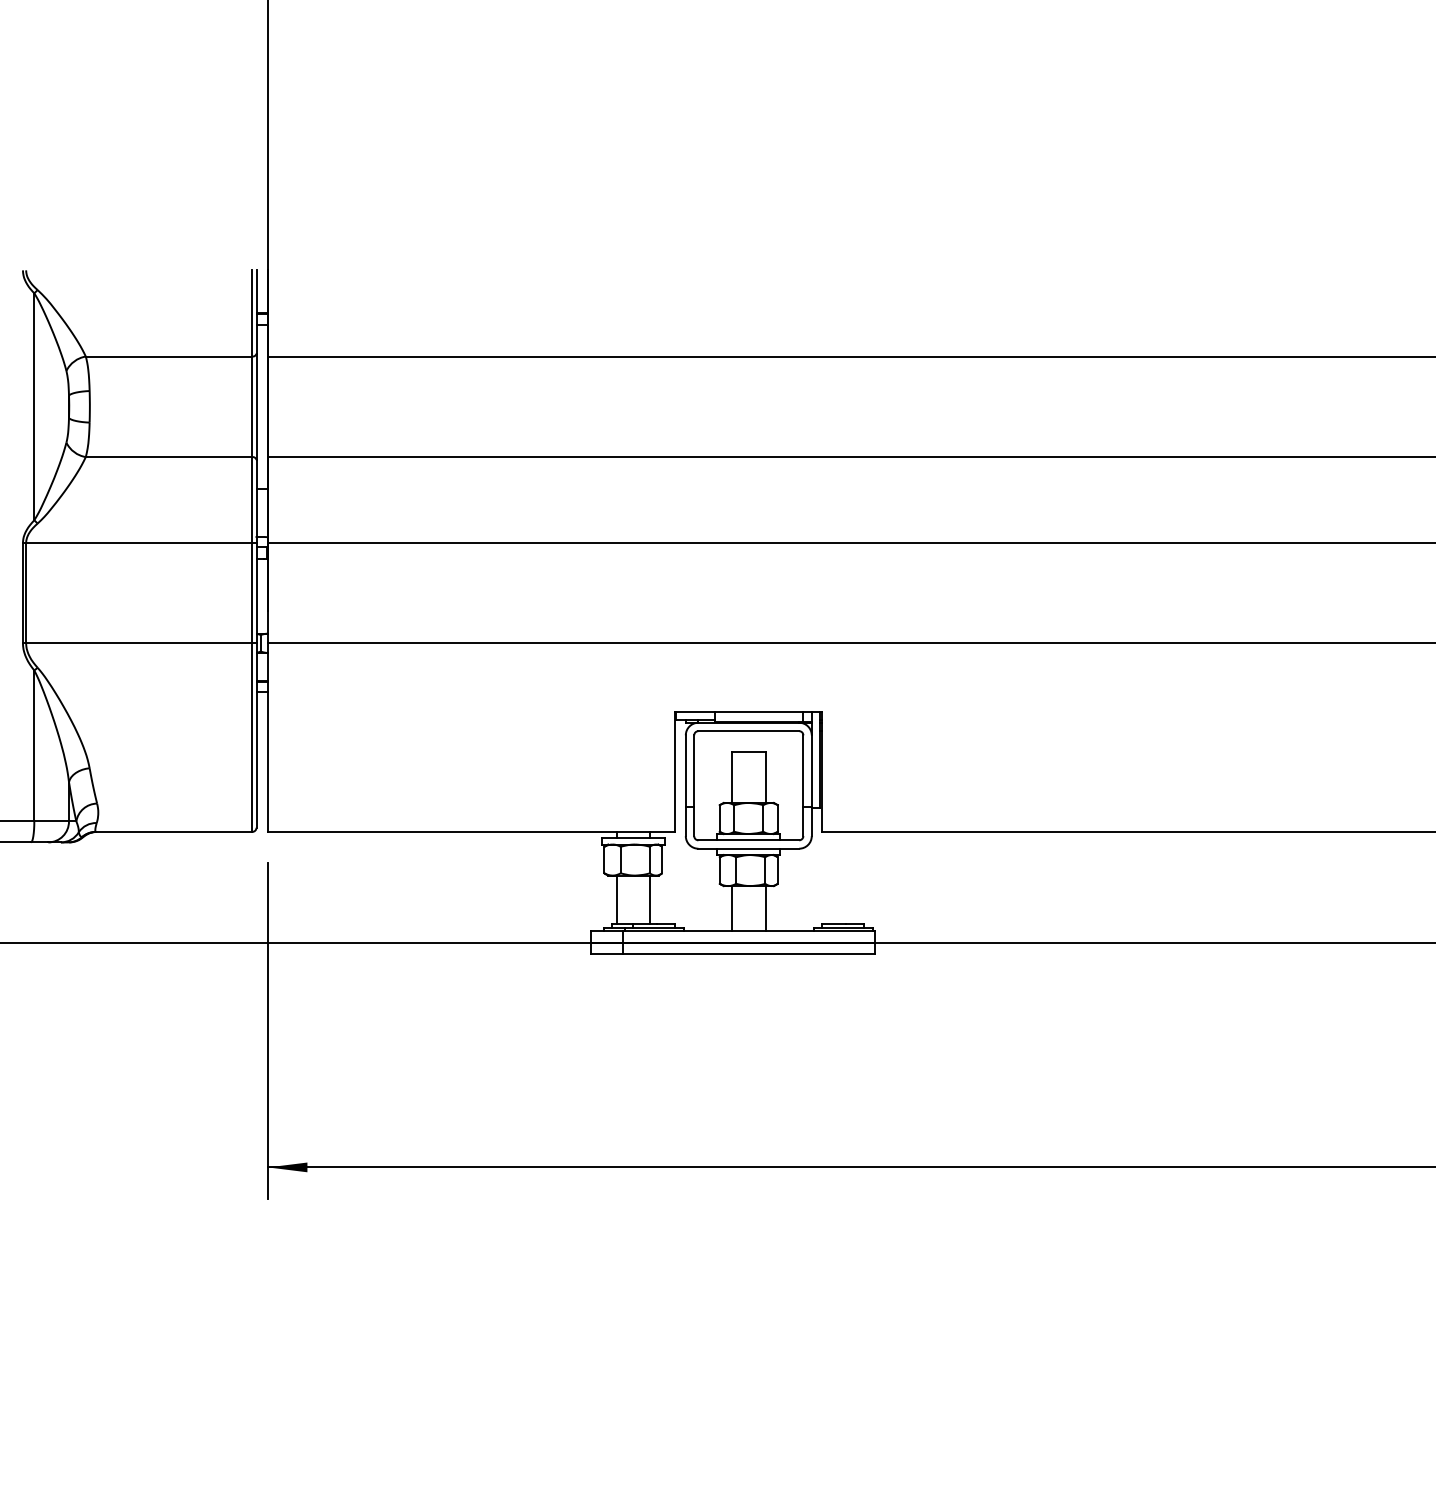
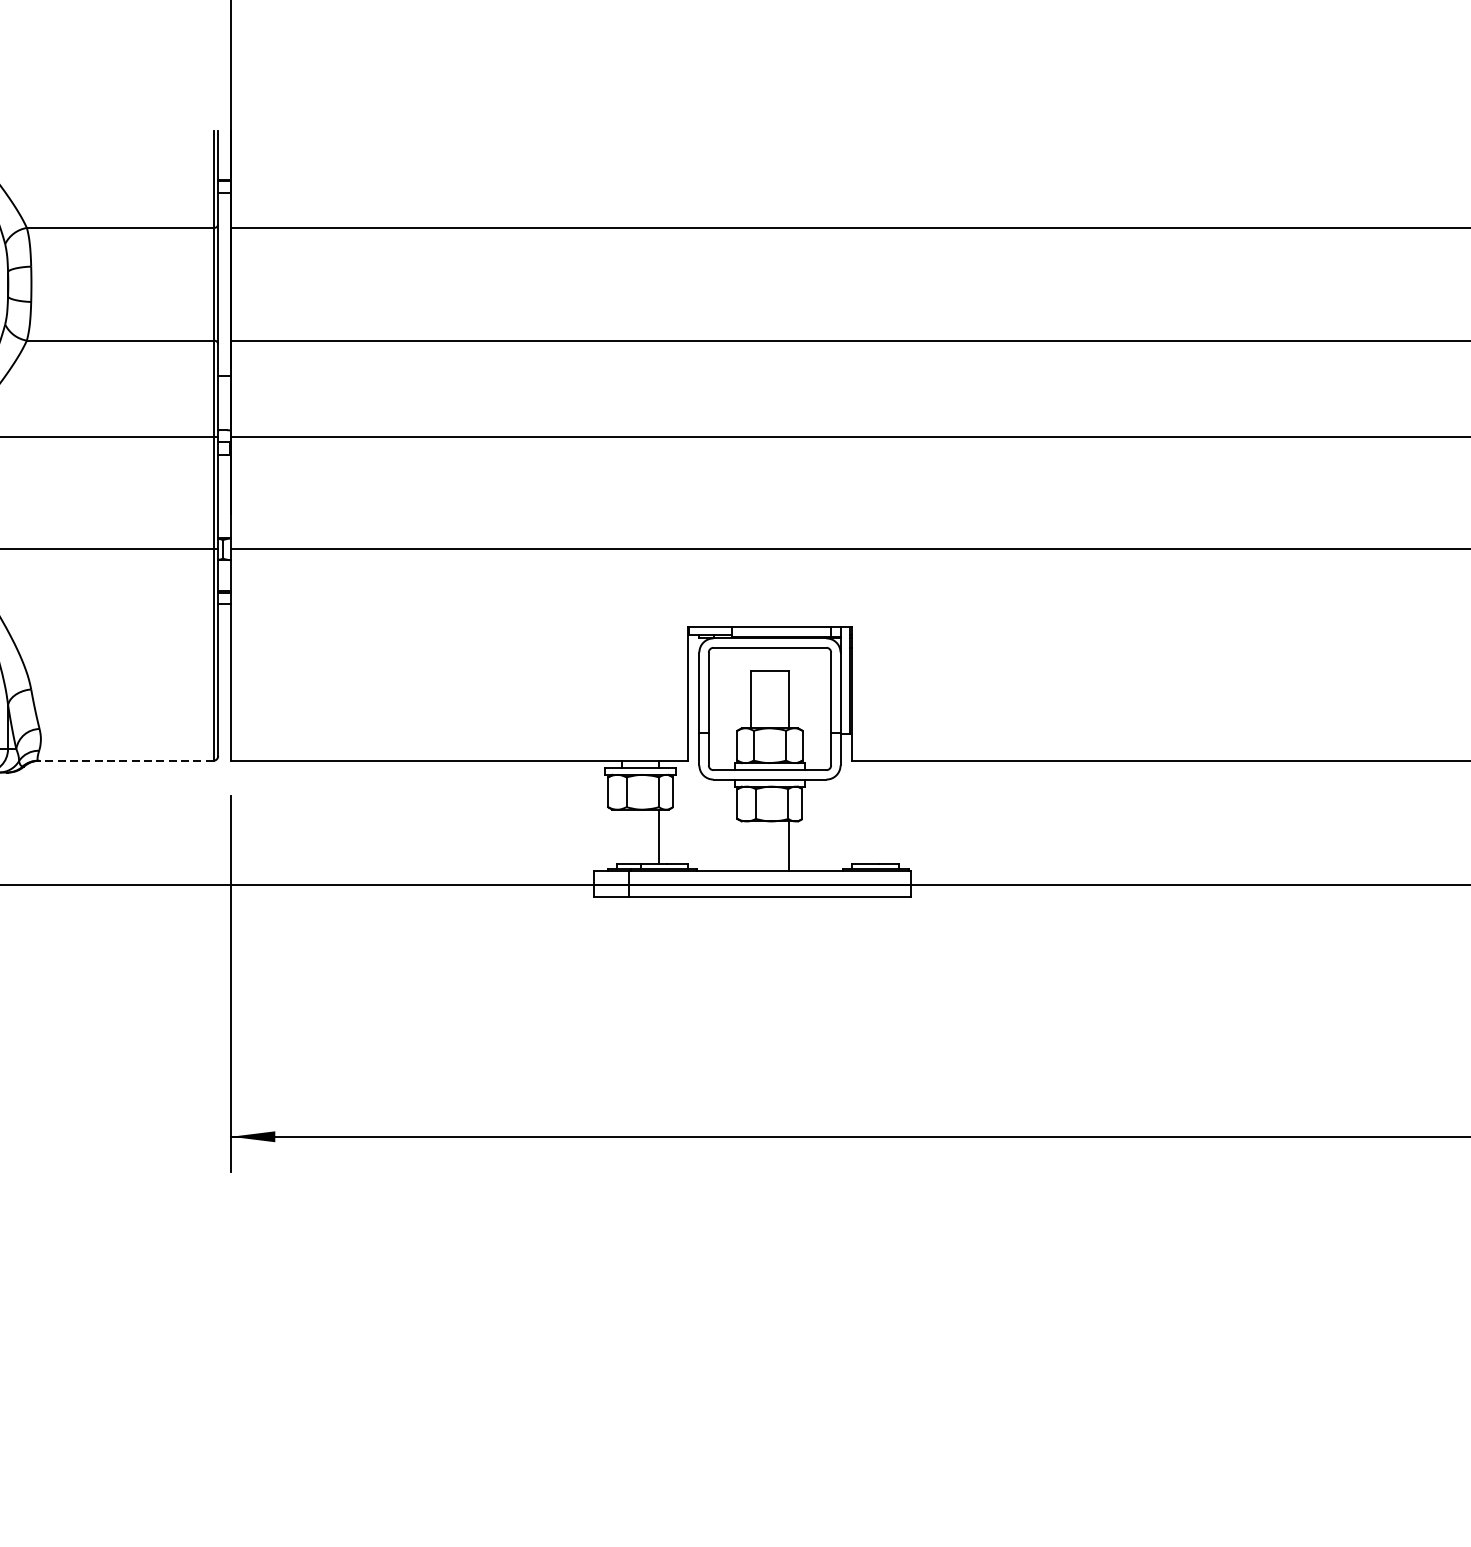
line: (173, 831) -> (125, 760), solid -> dashed
line: (616, 899) -> (621, 836), removed
line: (732, 908) -> (751, 846), removed

